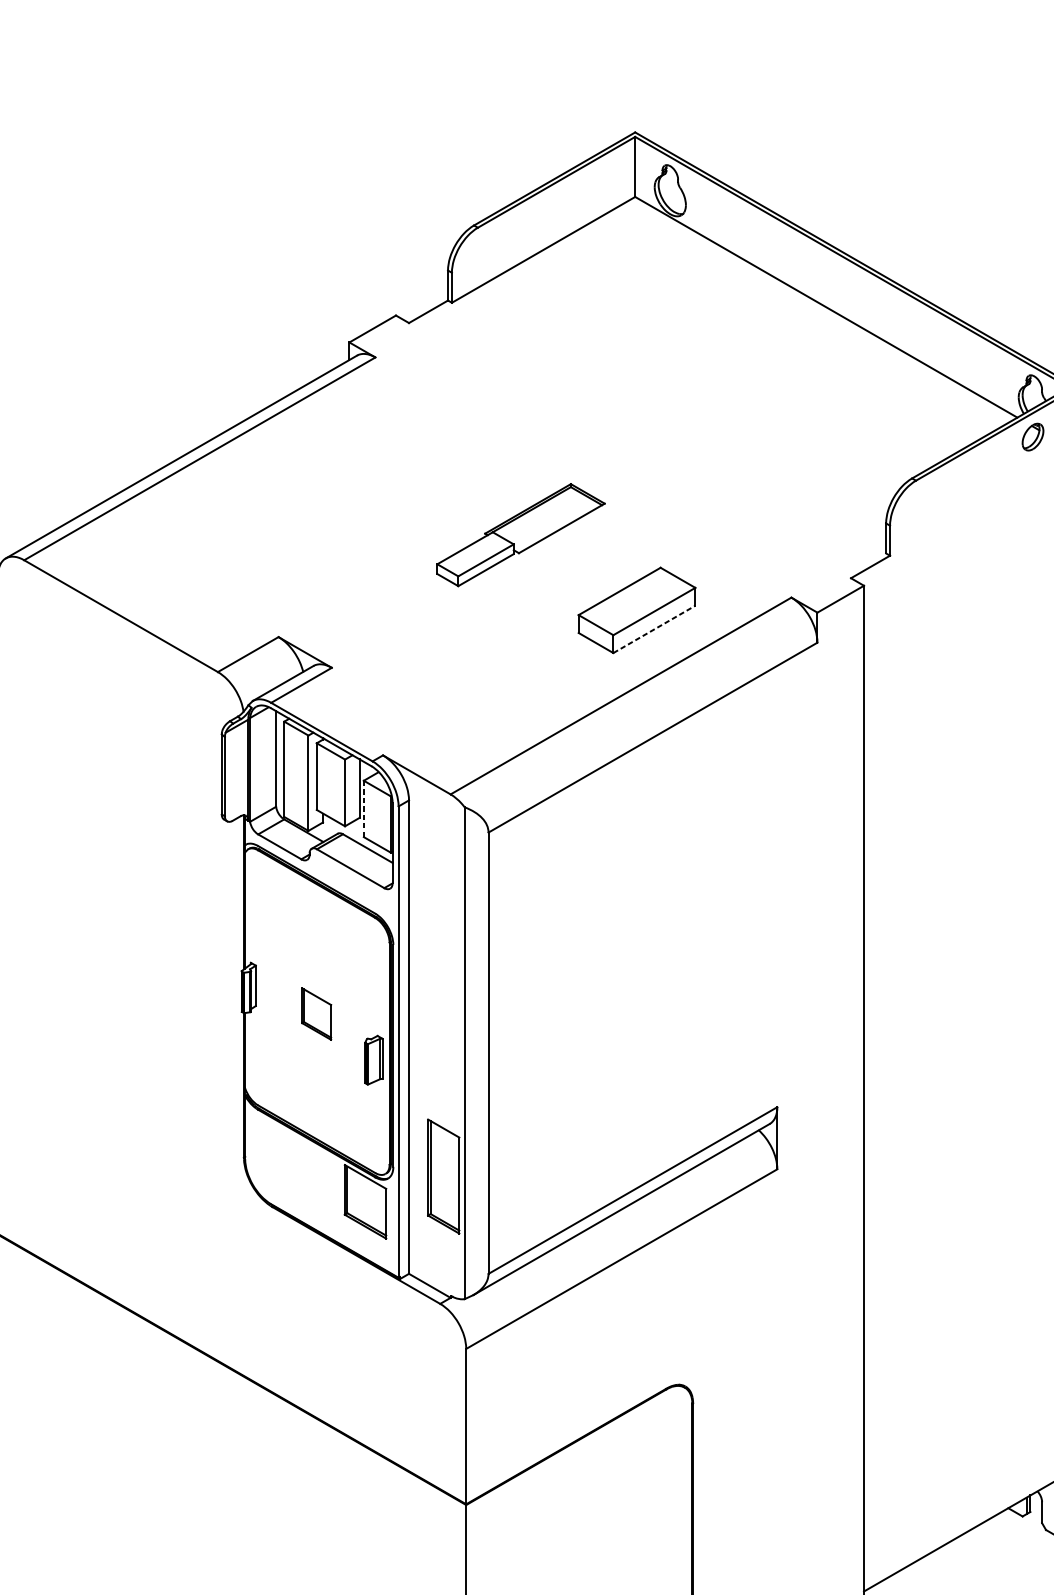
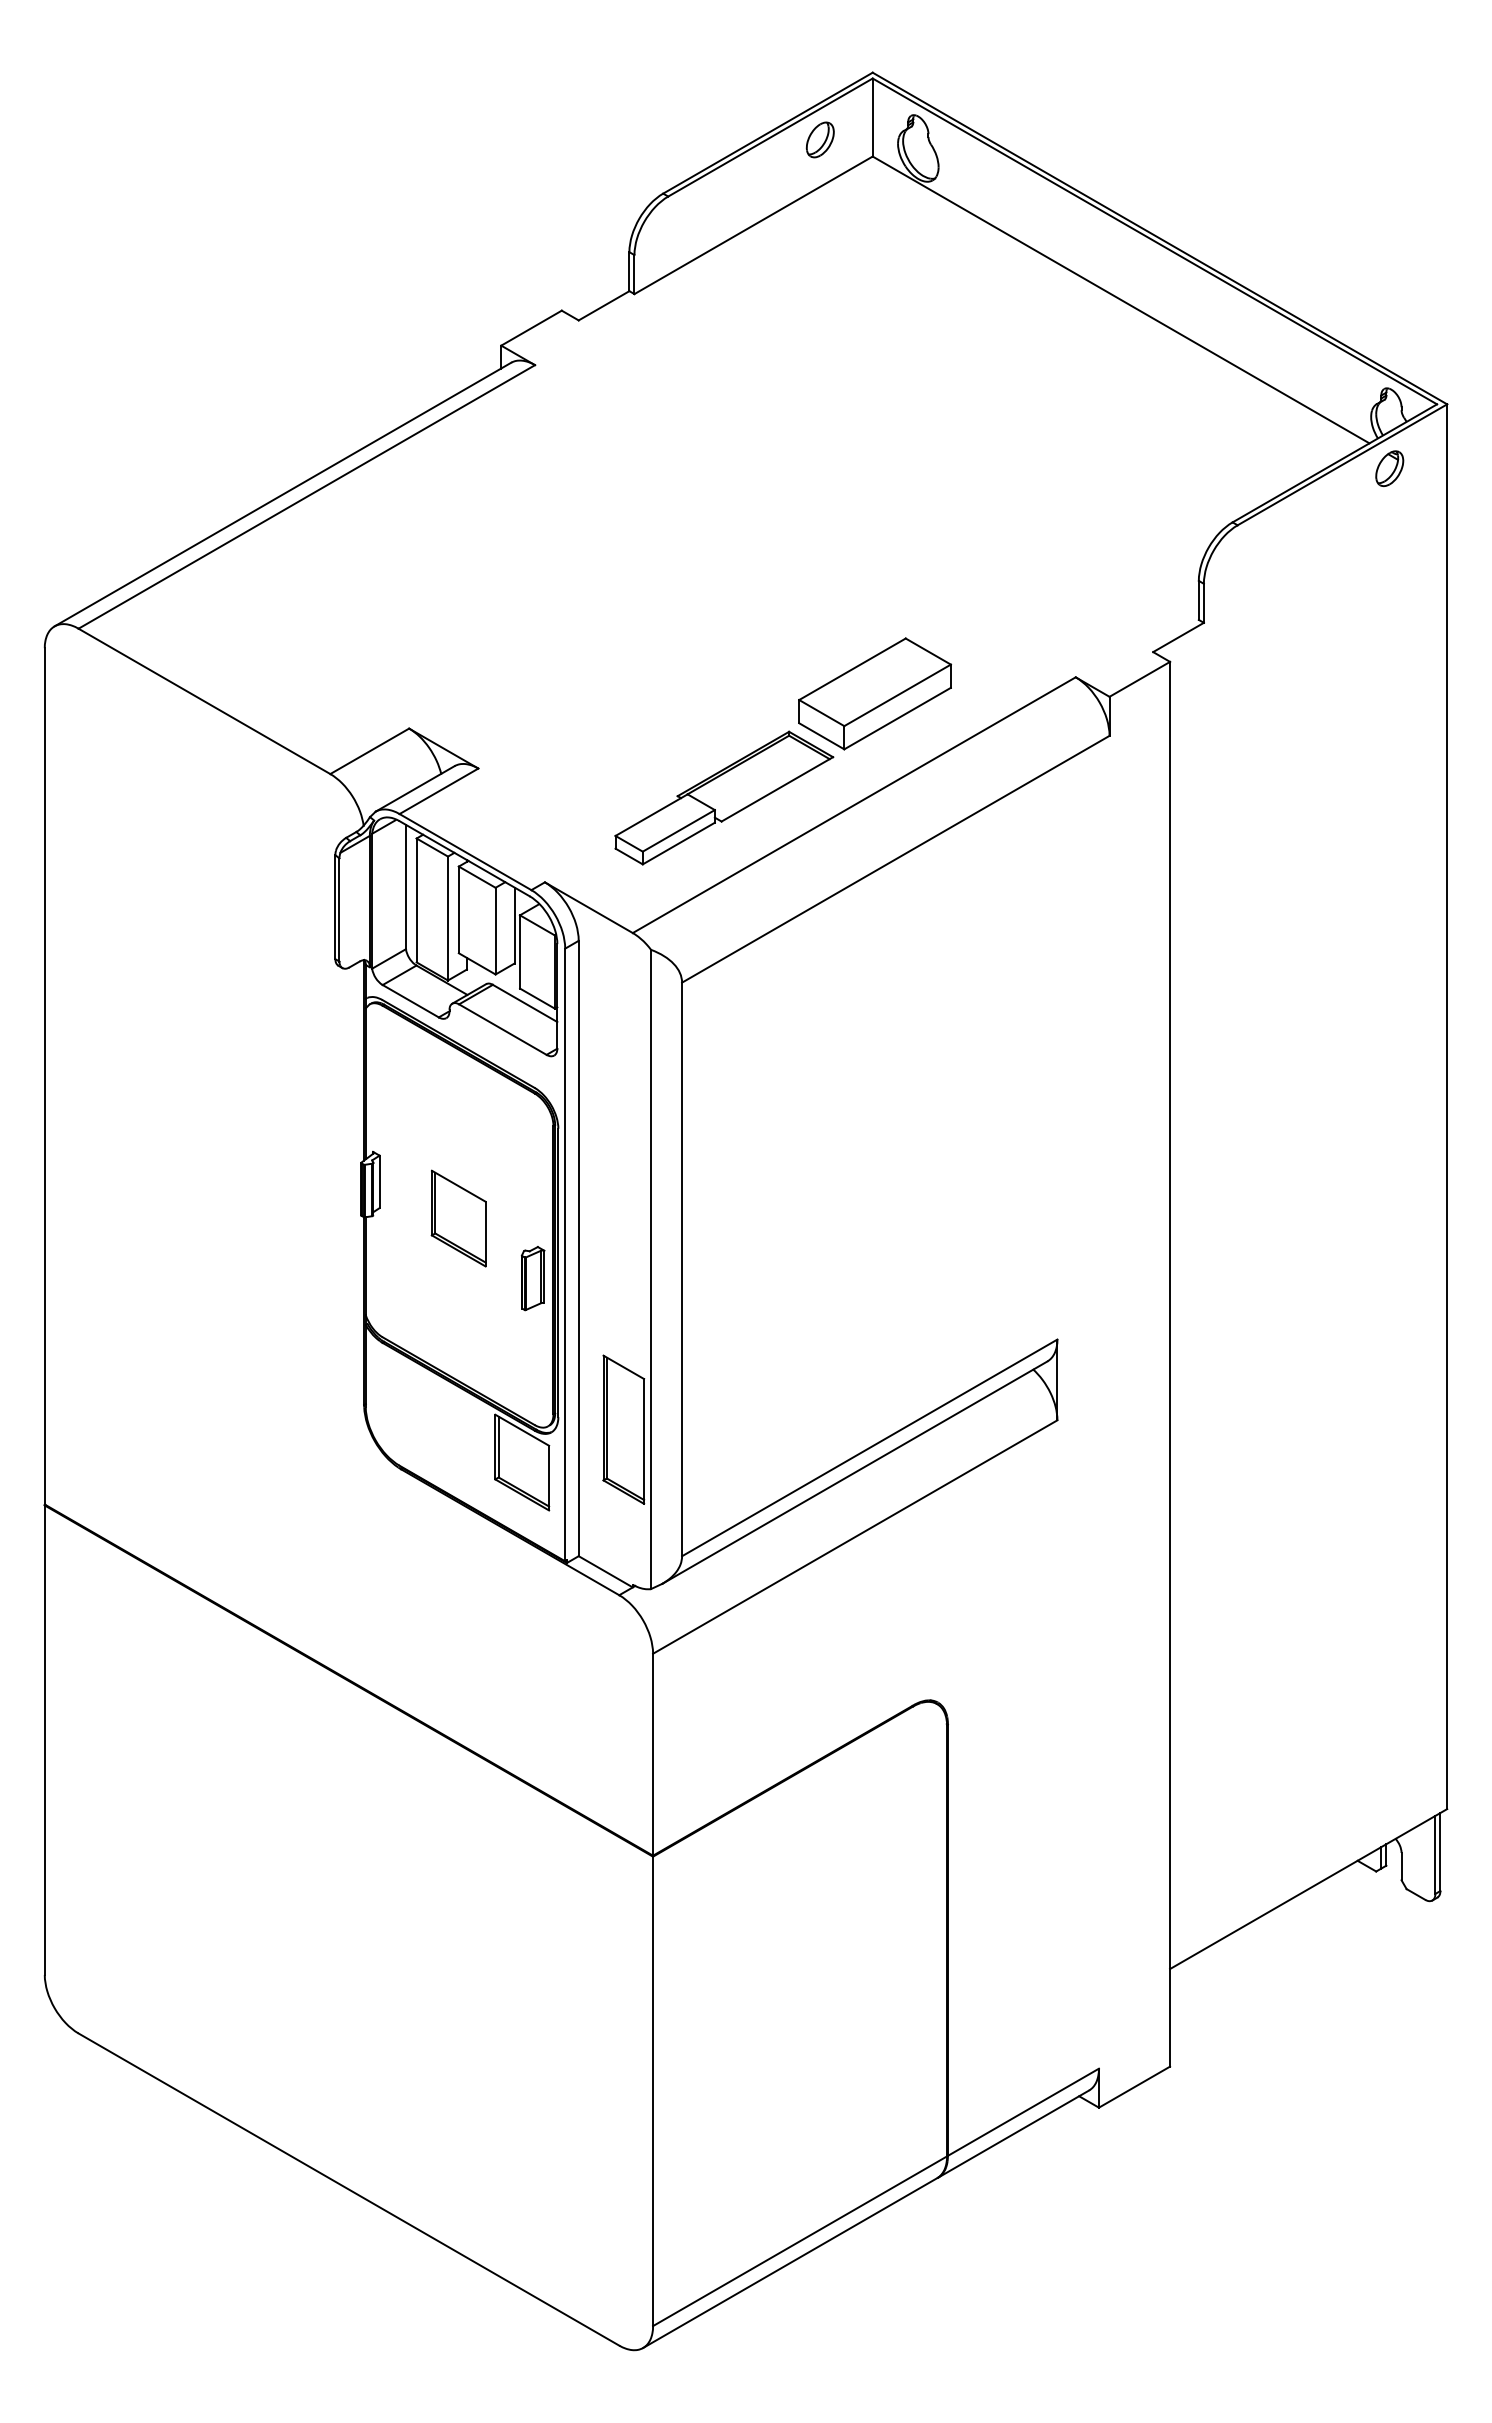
part: (594, 183) -> (819, 139), added
part: (521, 534) -> (724, 797), moved
line: (654, 629) -> (897, 718), dashed -> solid
line: (364, 808) -> (520, 951), dashed -> solid
part: (316, 1014) -> (458, 1218), size x1.43

